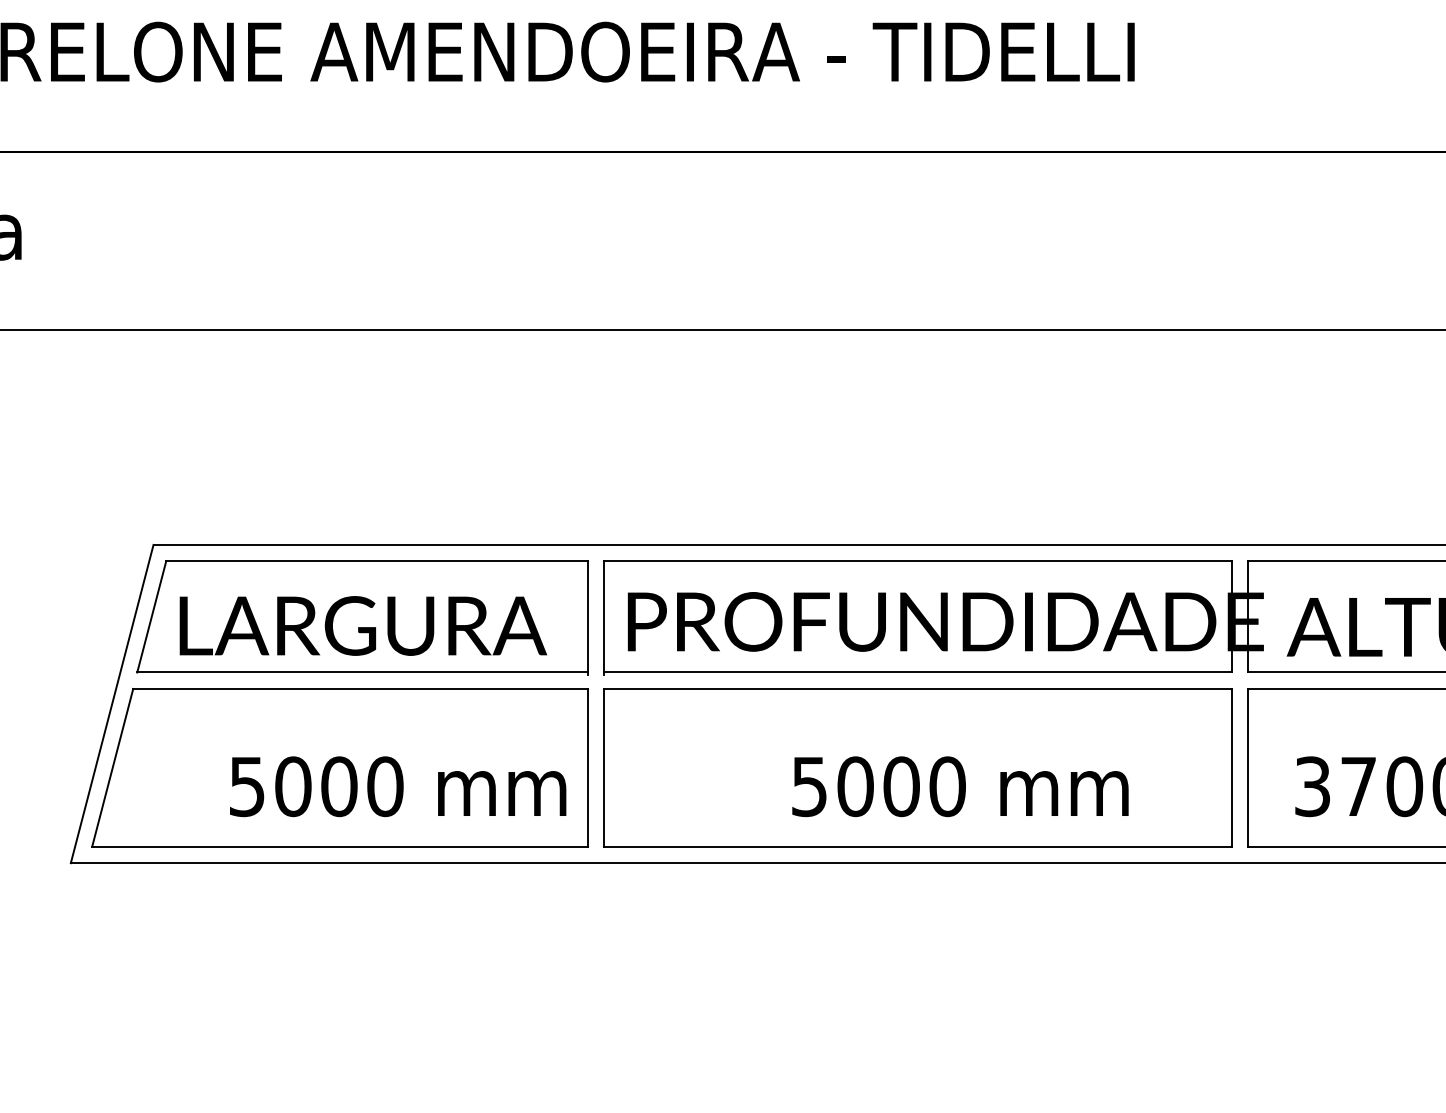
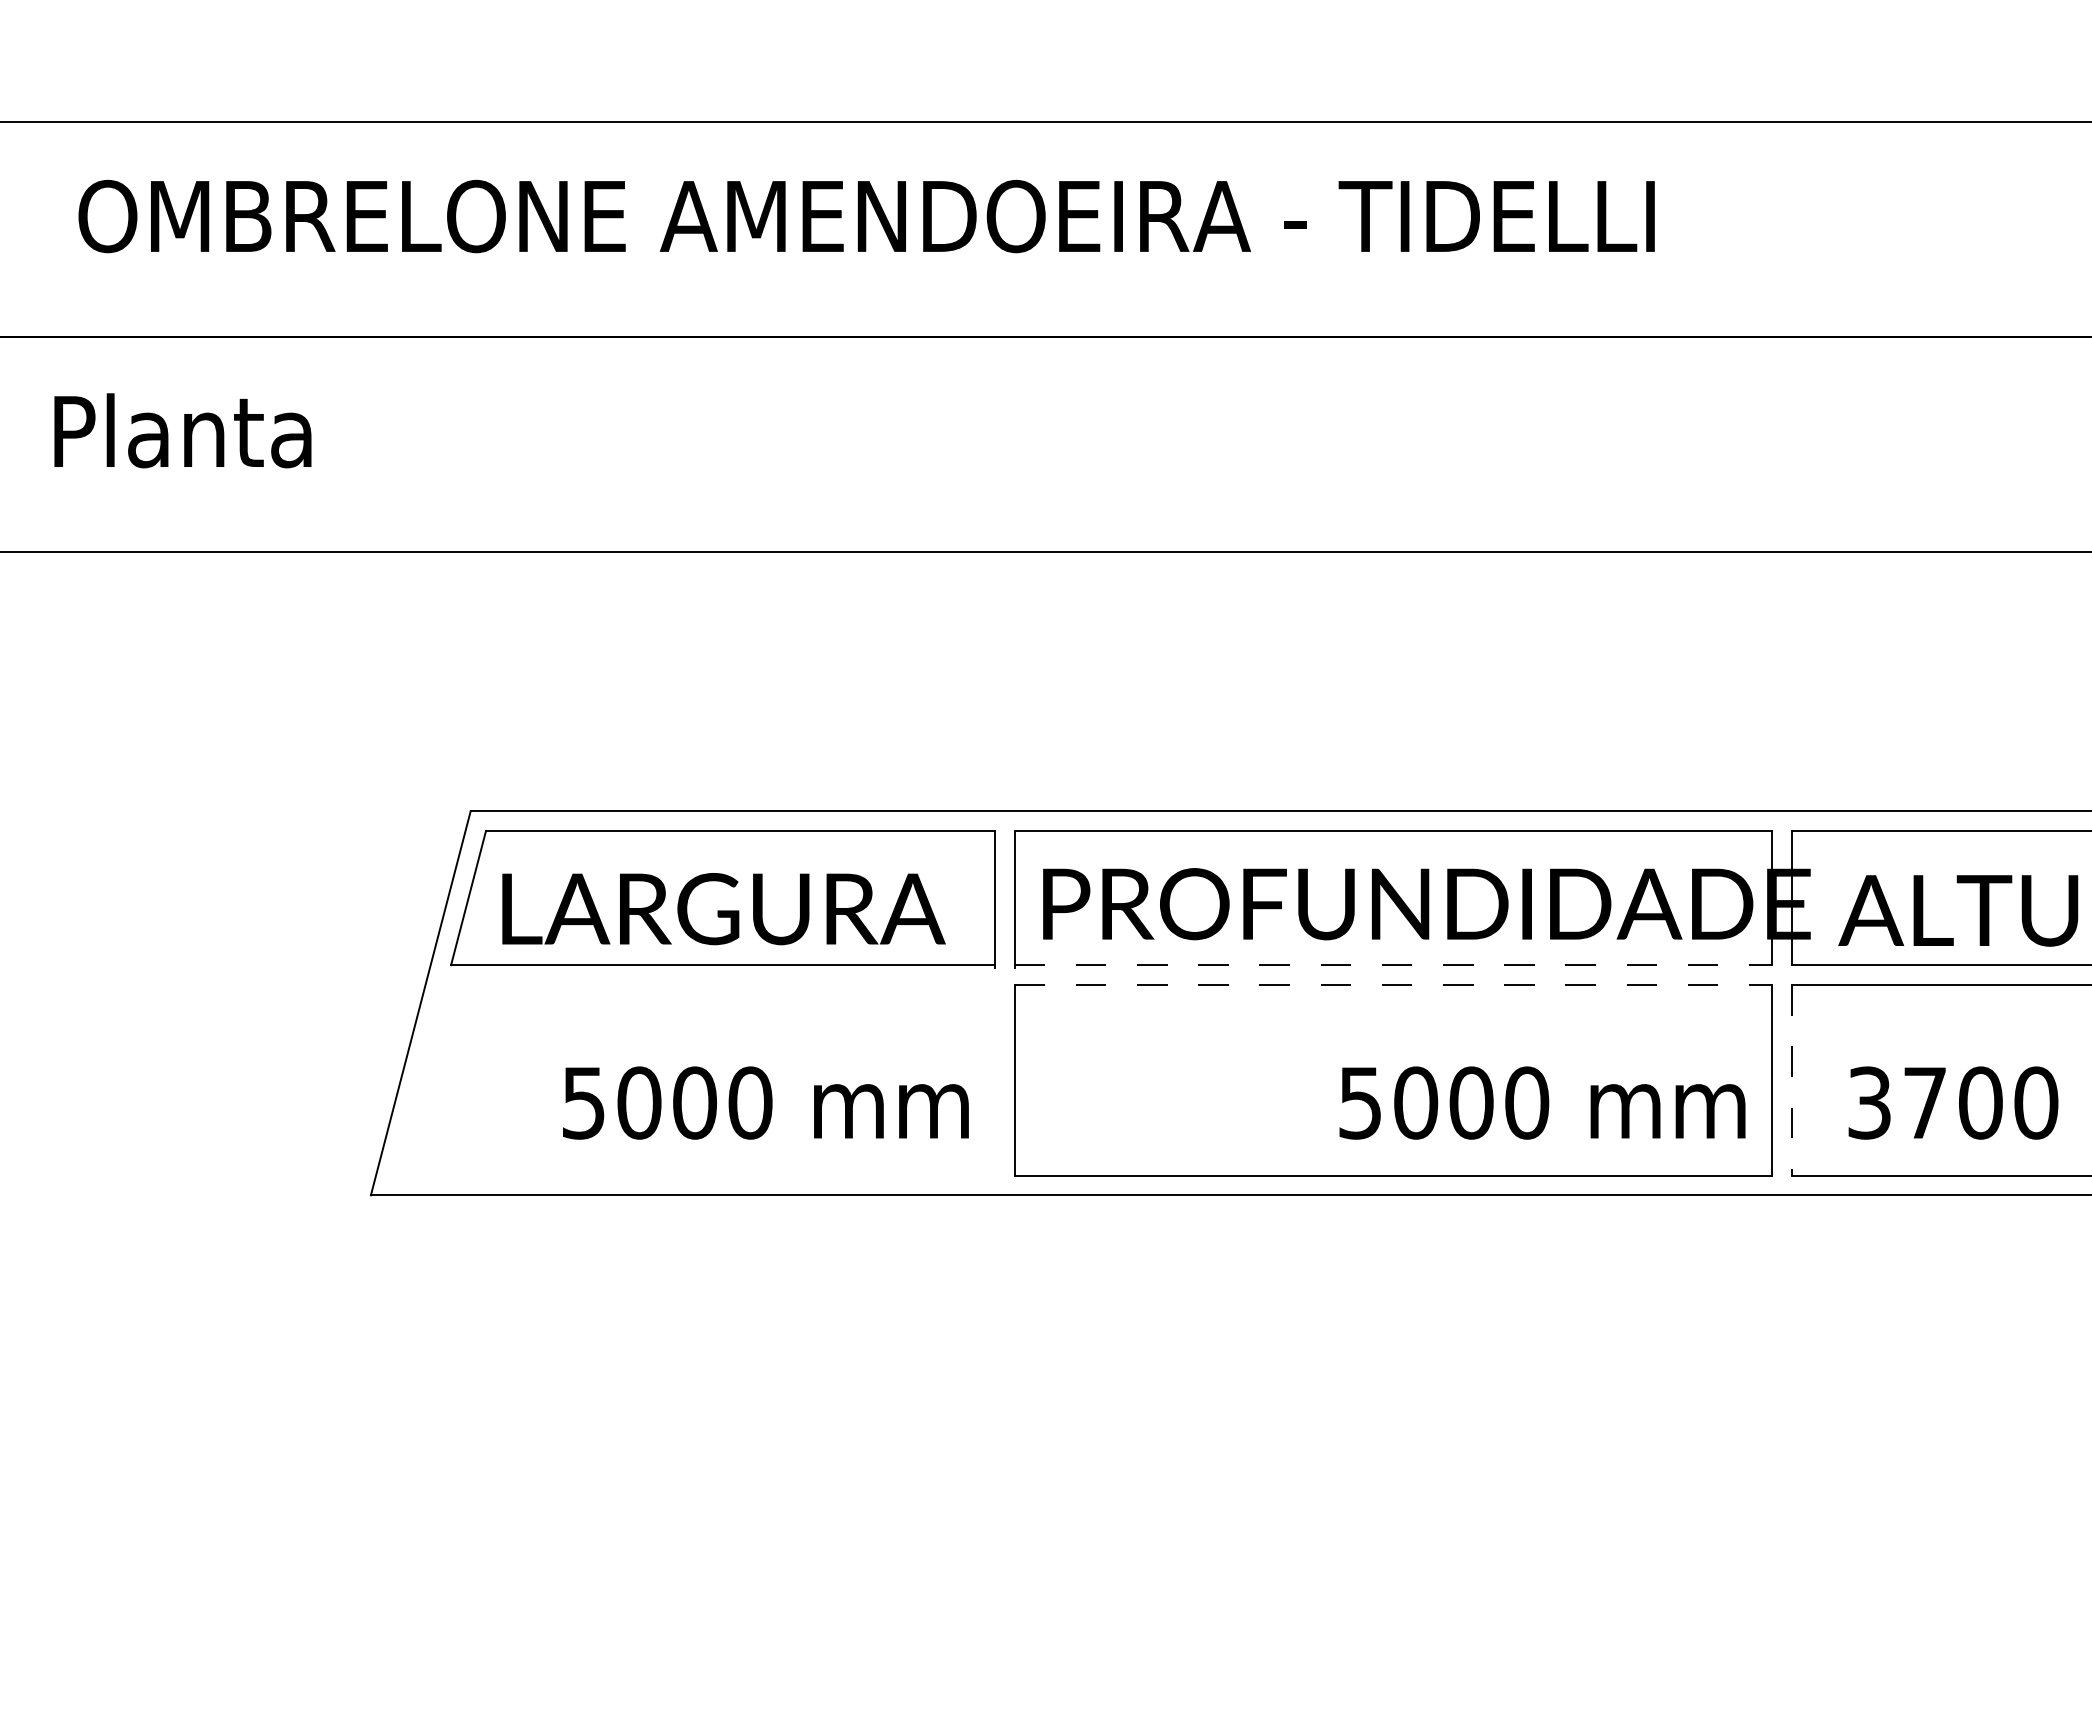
line: (918, 672) -> (1393, 965), solid -> dashed
line: (918, 689) -> (1393, 985), solid -> dashed
part: (339, 768) -> (695, 1080), removed
line: (1247, 768) -> (1791, 1080), solid -> dashed
text: (960, 786) -> (1542, 1102), moved

